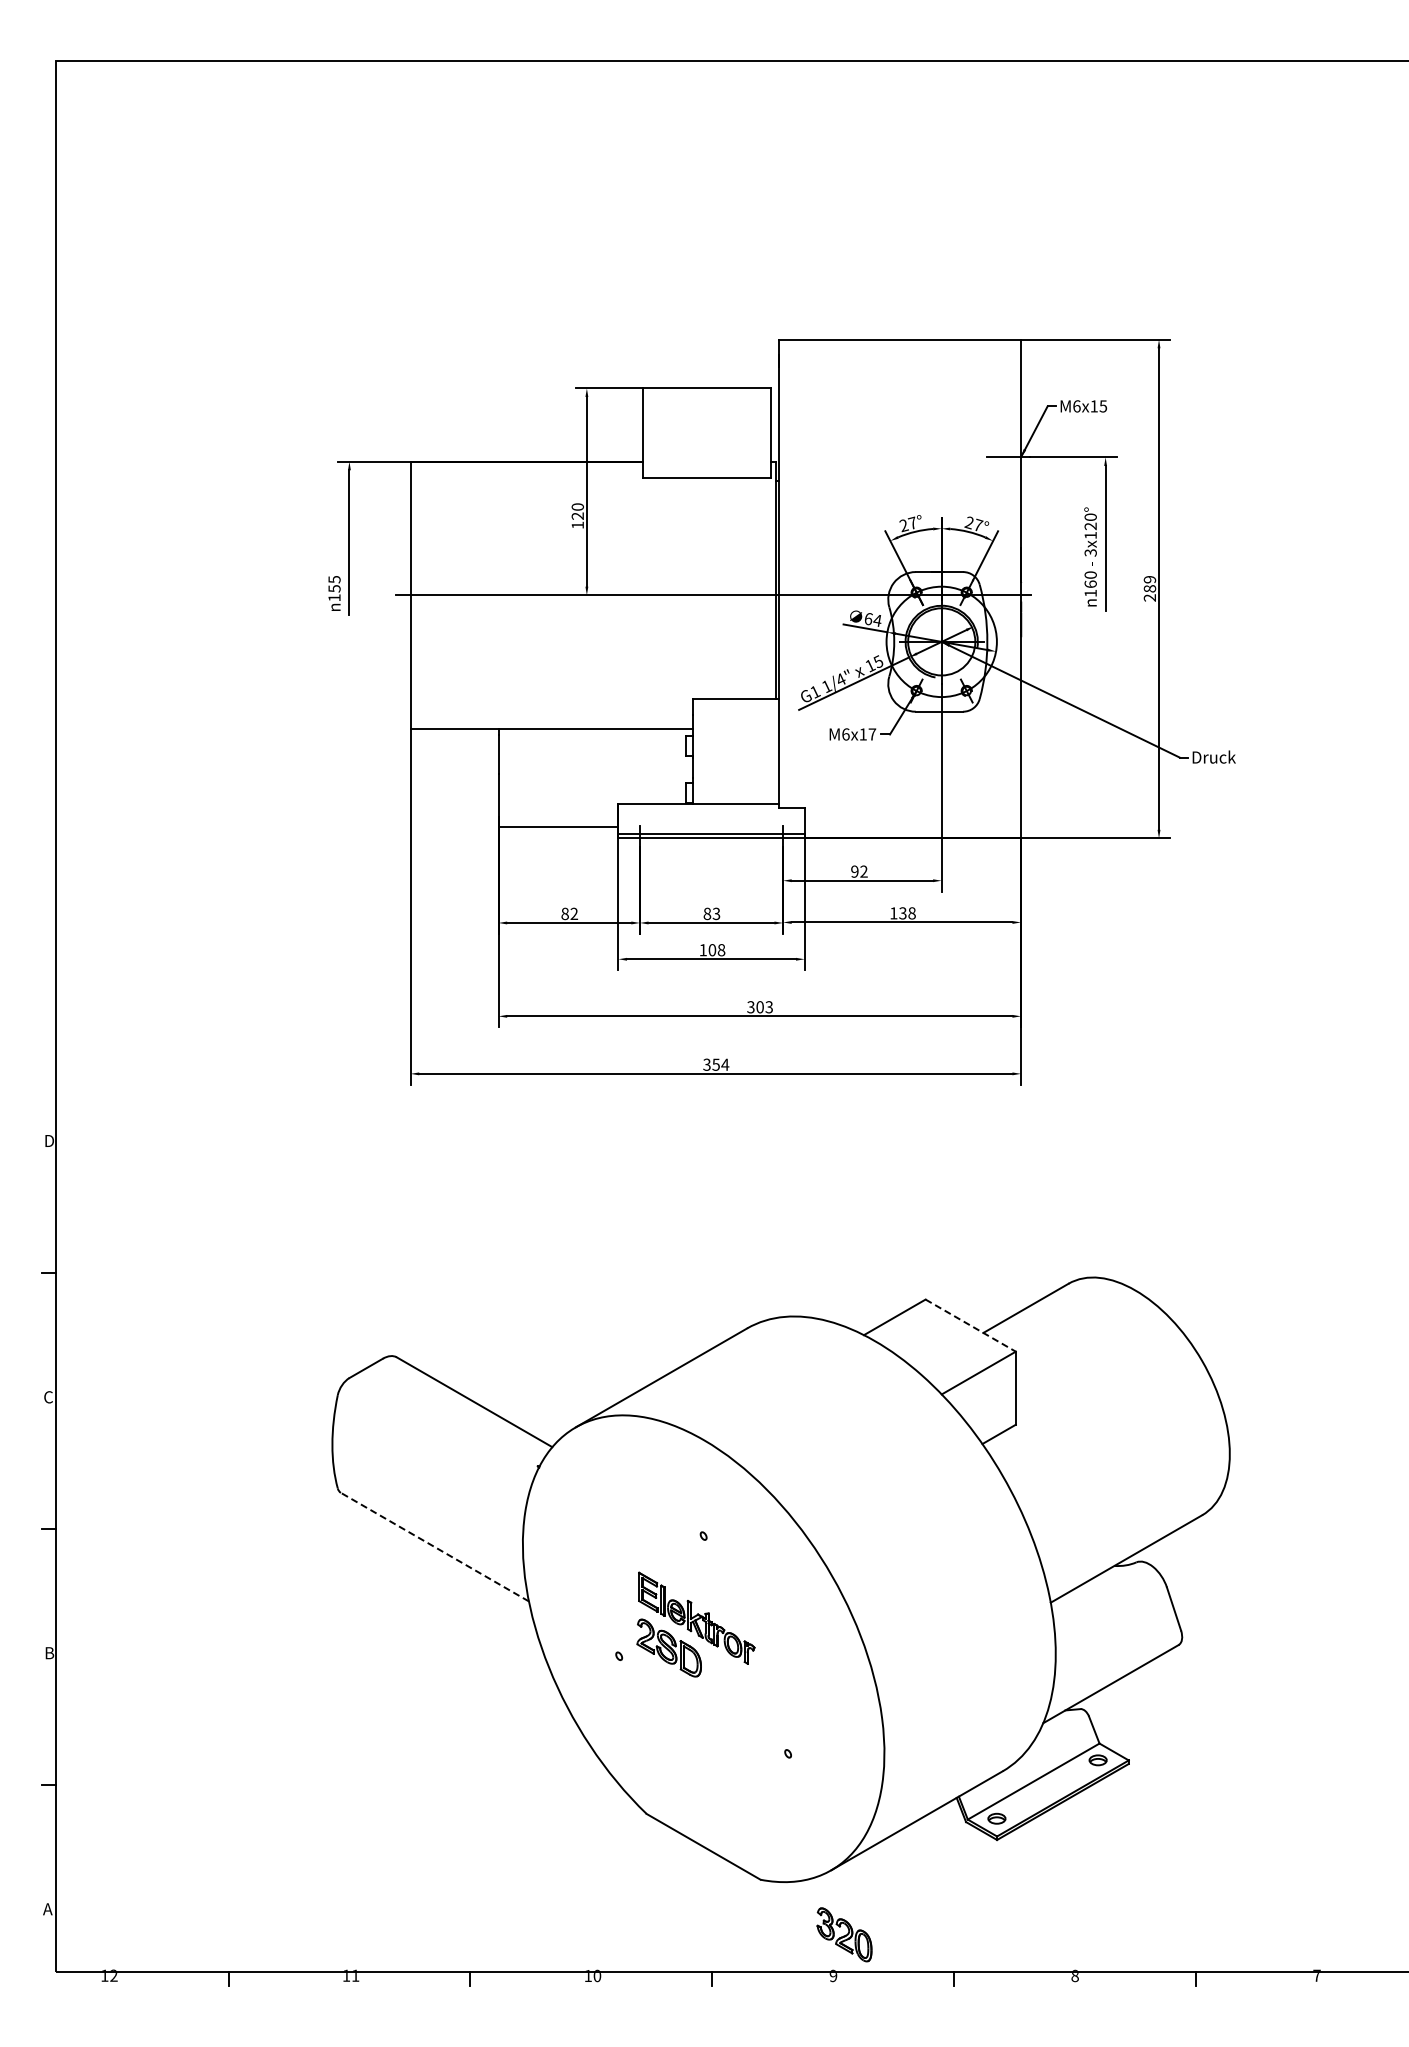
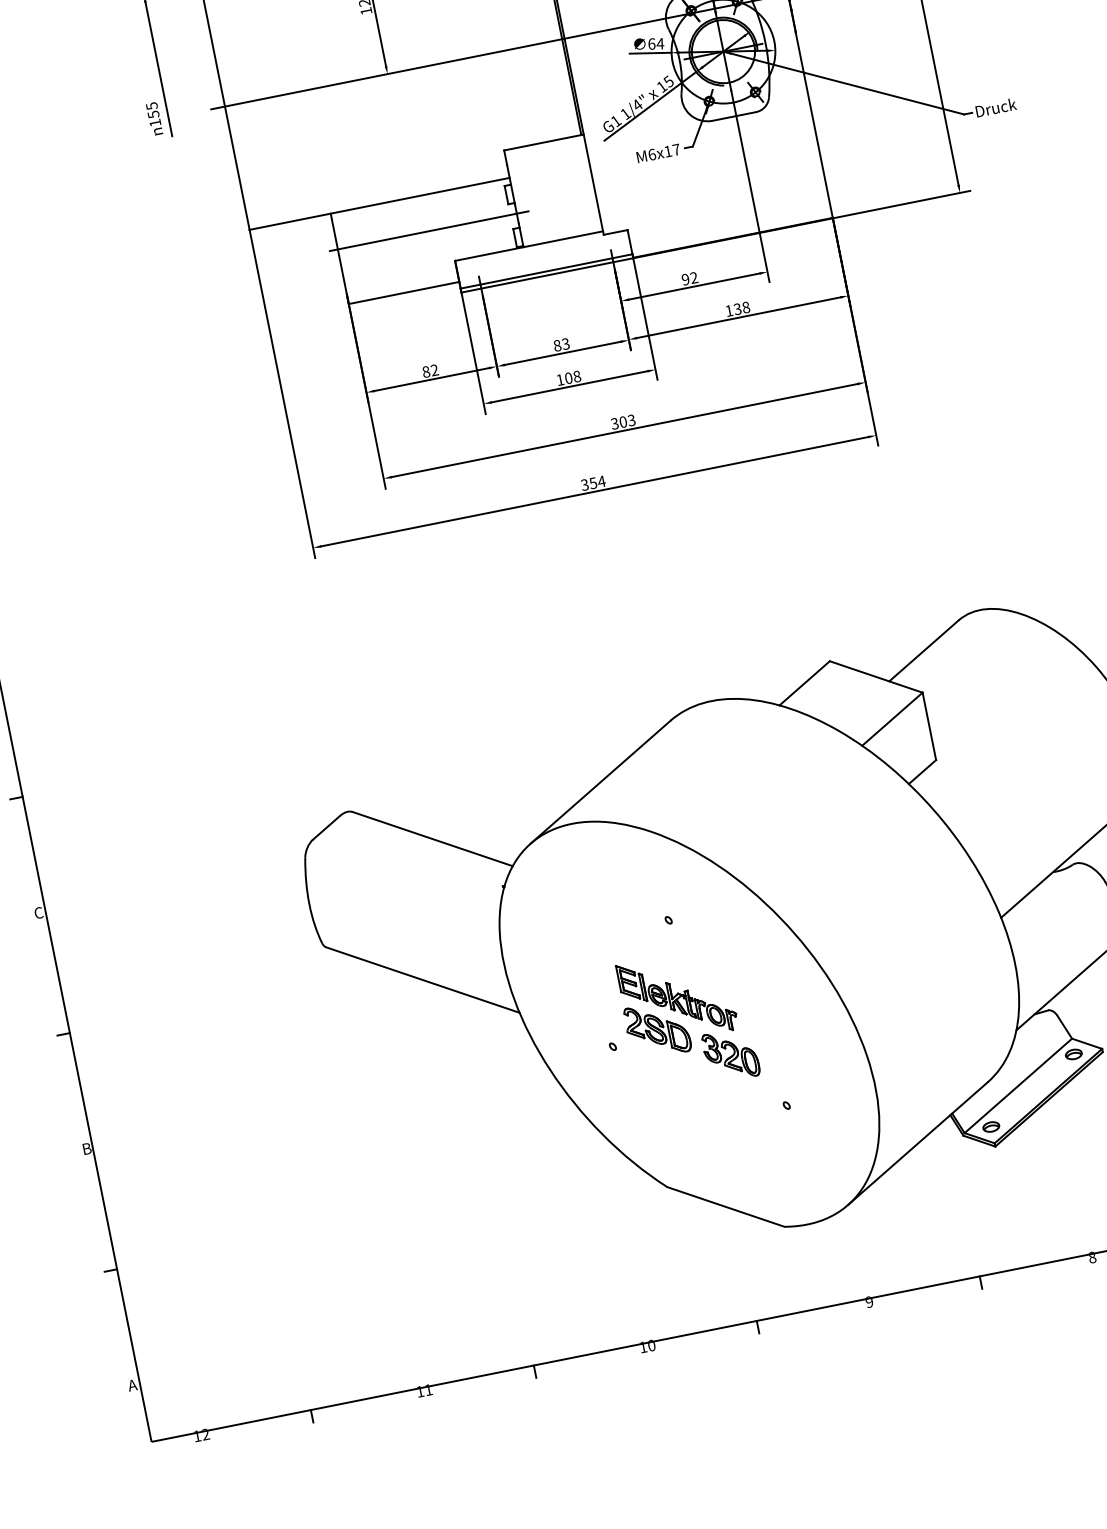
line: (597, 767) -> (429, 230), added
line: (971, 1325) -> (876, 676), dashed -> solid
line: (434, 1547) -> (422, 980), dashed -> solid
part: (844, 1934) -> (730, 1055), moved

